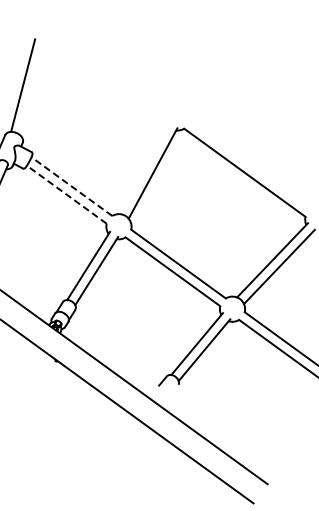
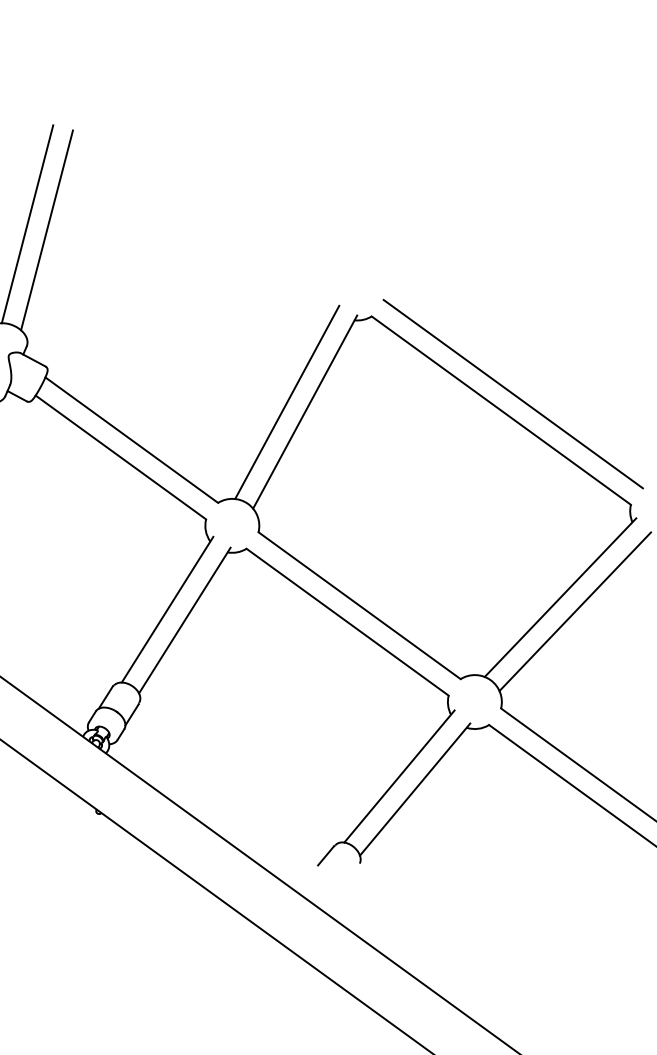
line: (32, 88) -> (47, 230), added
line: (250, 165) -> (513, 395), added
line: (144, 168) -> (286, 401), added
line: (71, 186) -> (130, 439), dashed -> solid
line: (66, 194) -> (120, 456), dashed -> solid

